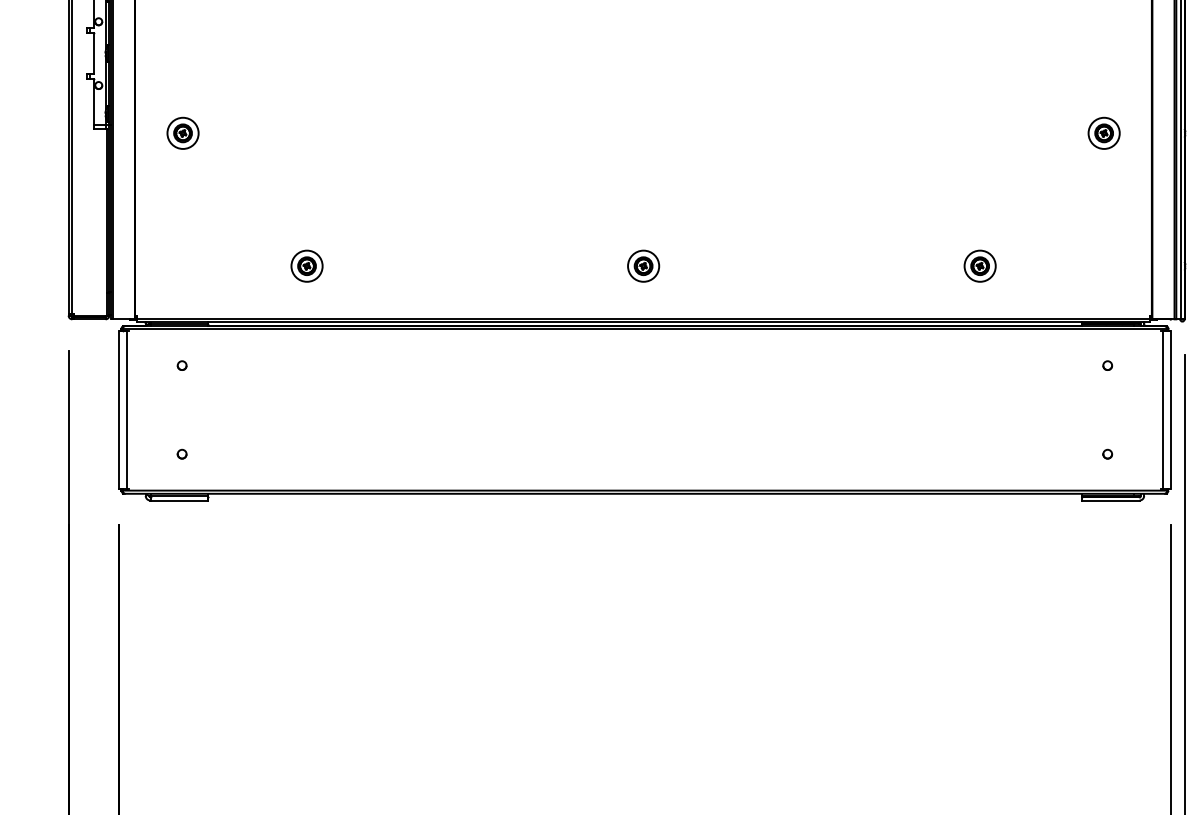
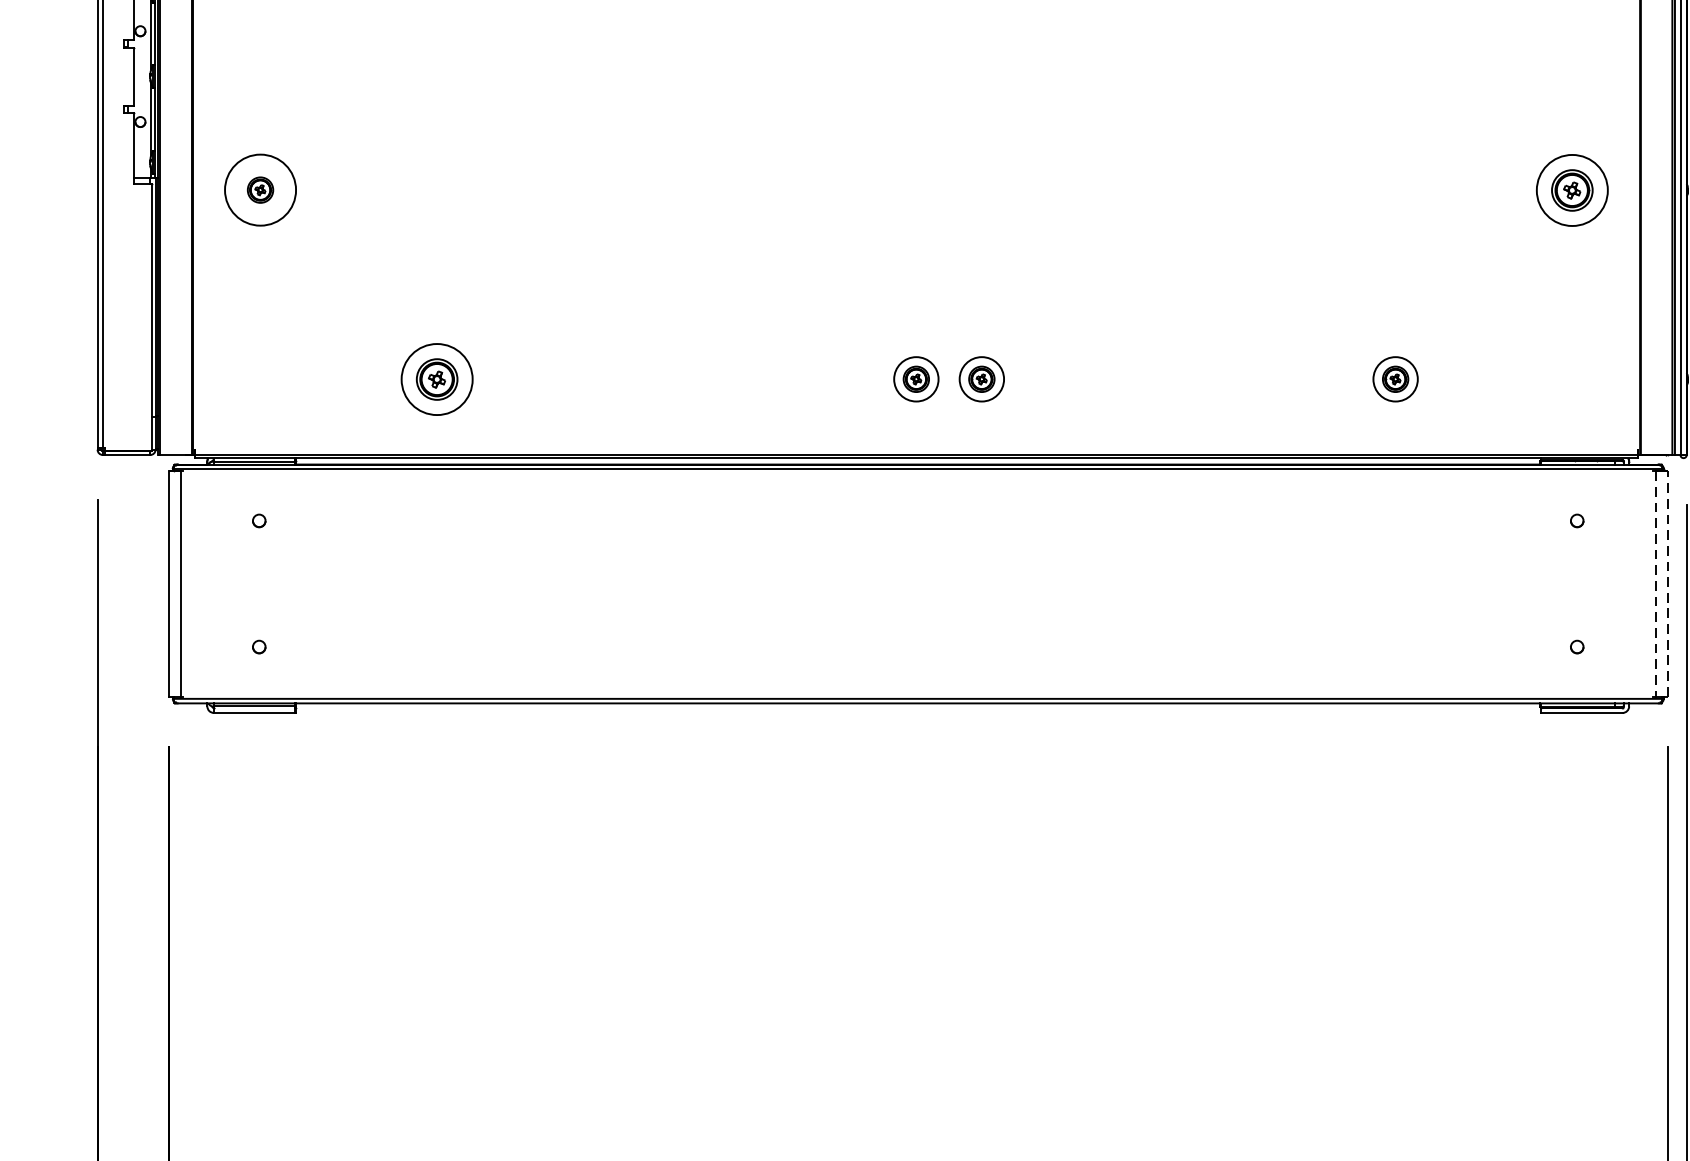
circle: (182, 132) -> (259, 188), size x1.6
part: (1103, 132) -> (1571, 188), size x1.6
part: (306, 265) -> (436, 378), size x1.6
part: (689, 265) -> (981, 378), added
line: (1171, 409) -> (1668, 583), solid -> dashed
line: (1163, 410) -> (1656, 584), solid -> dashed

